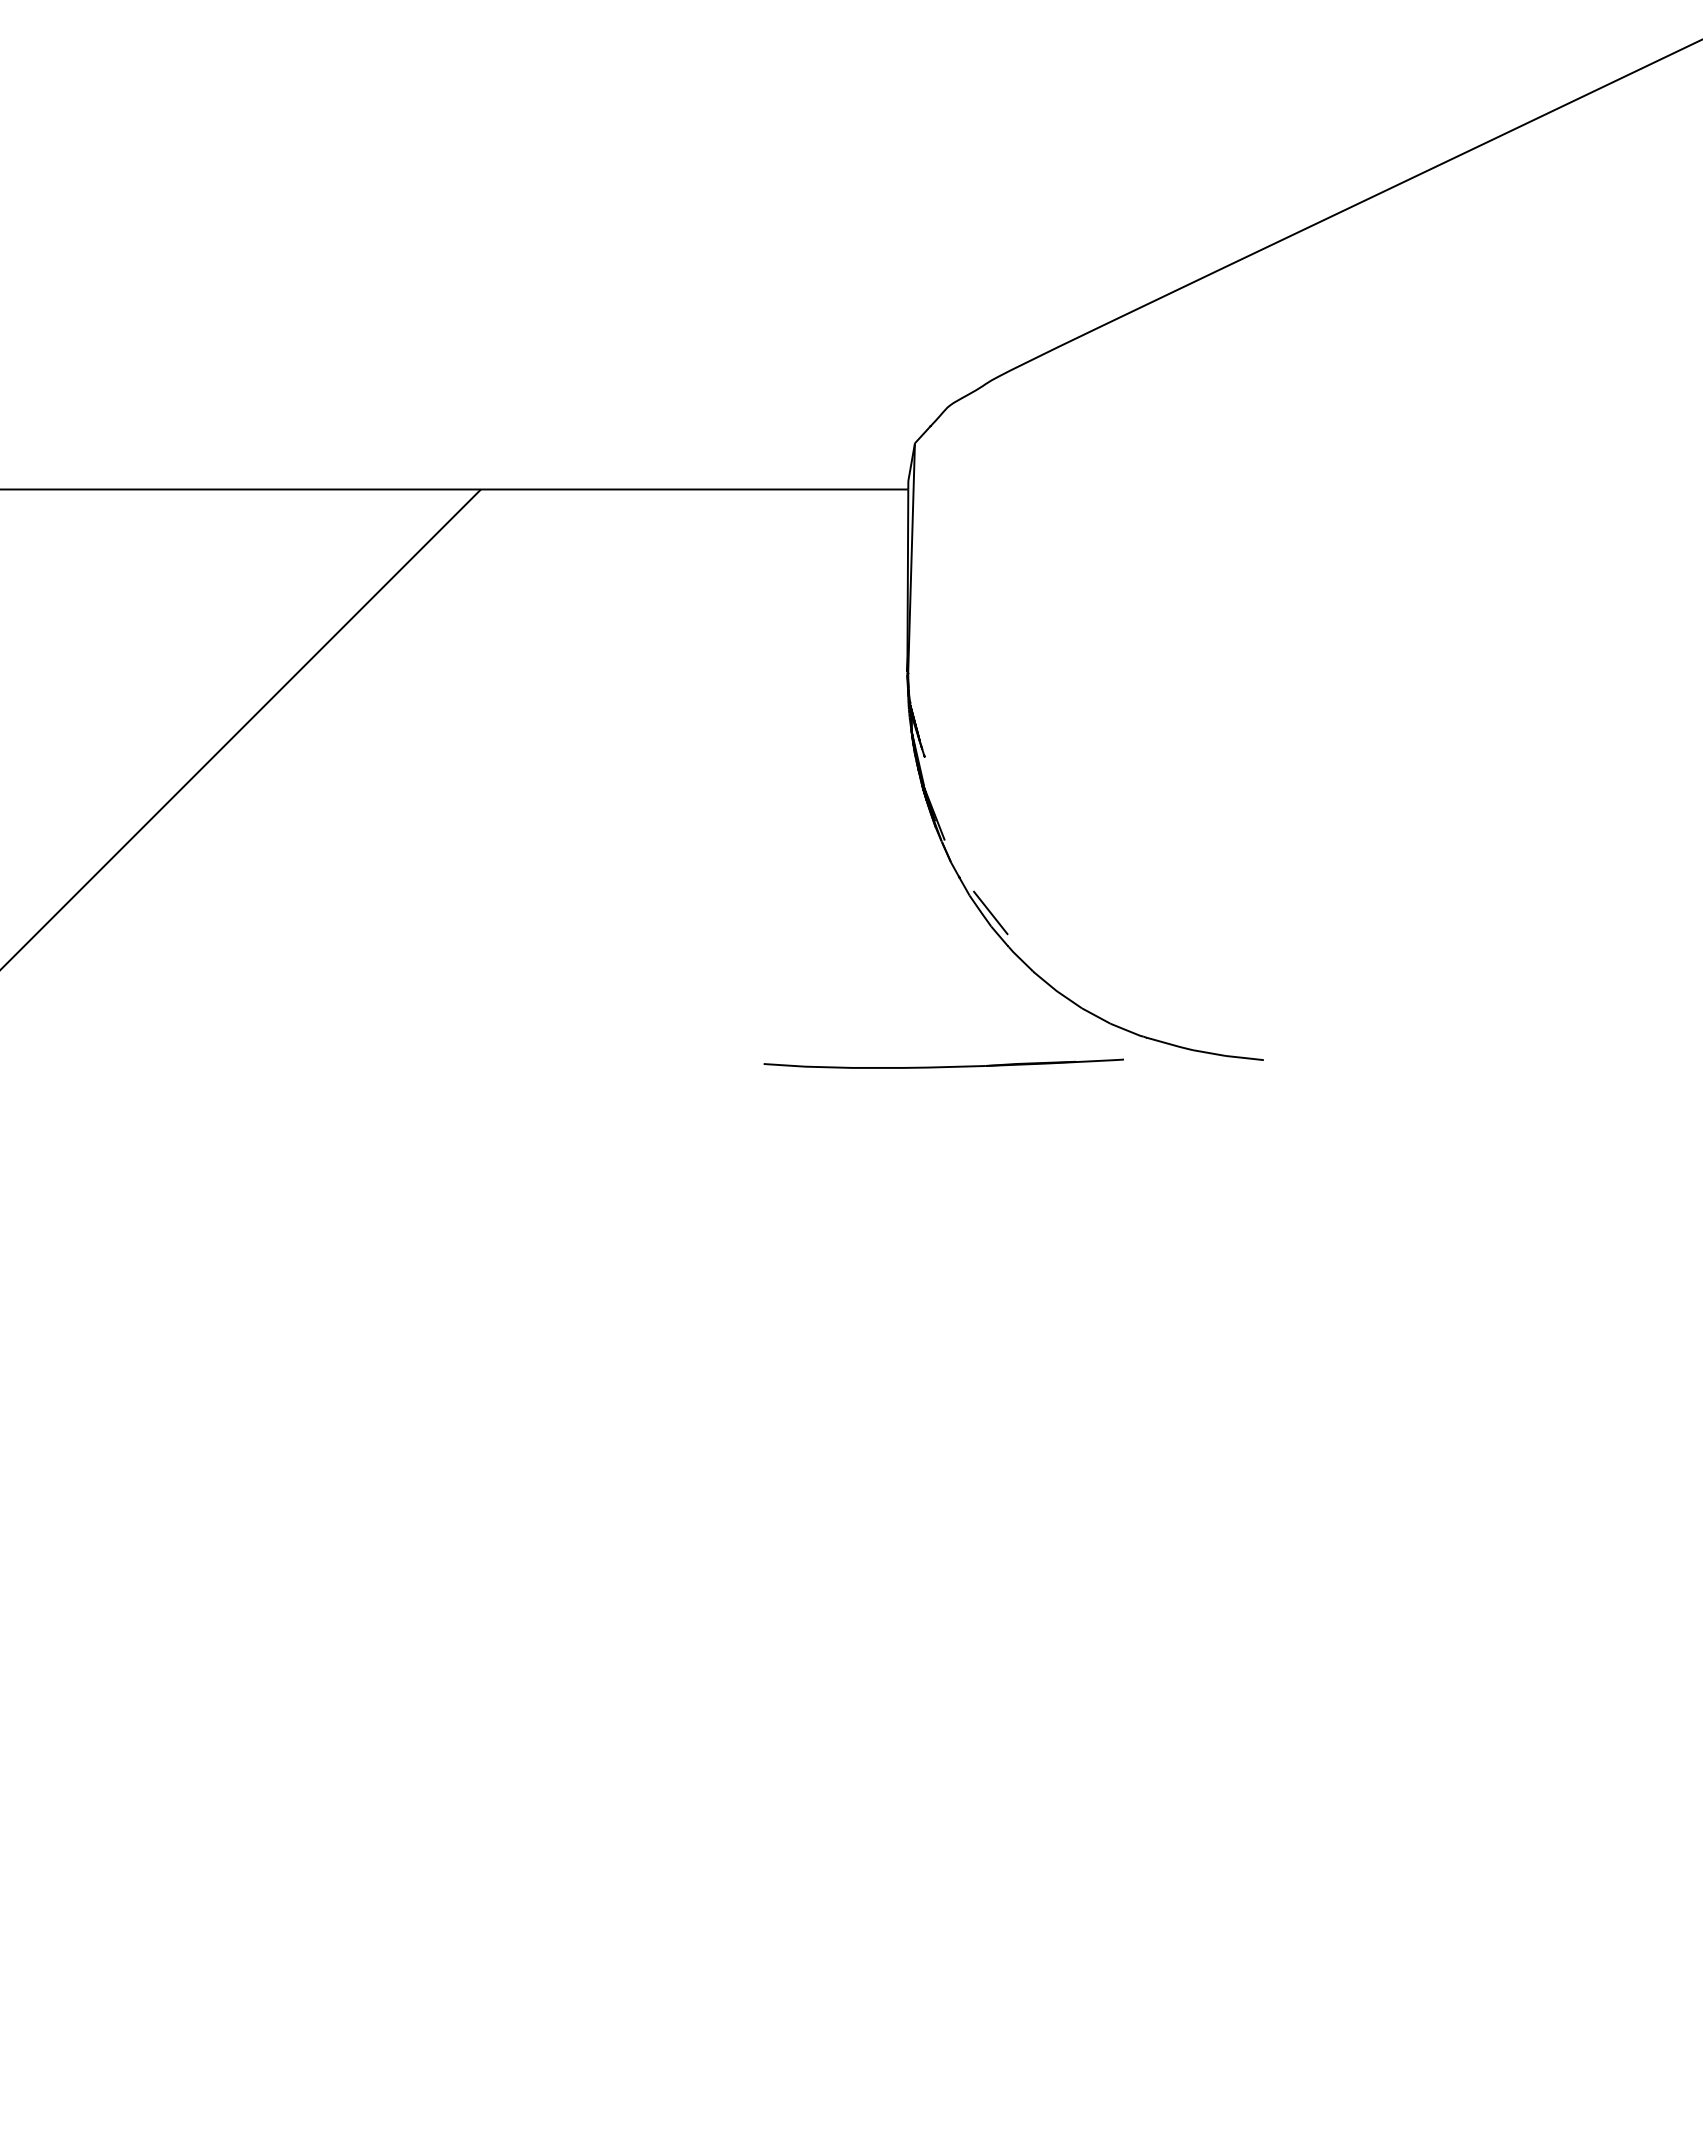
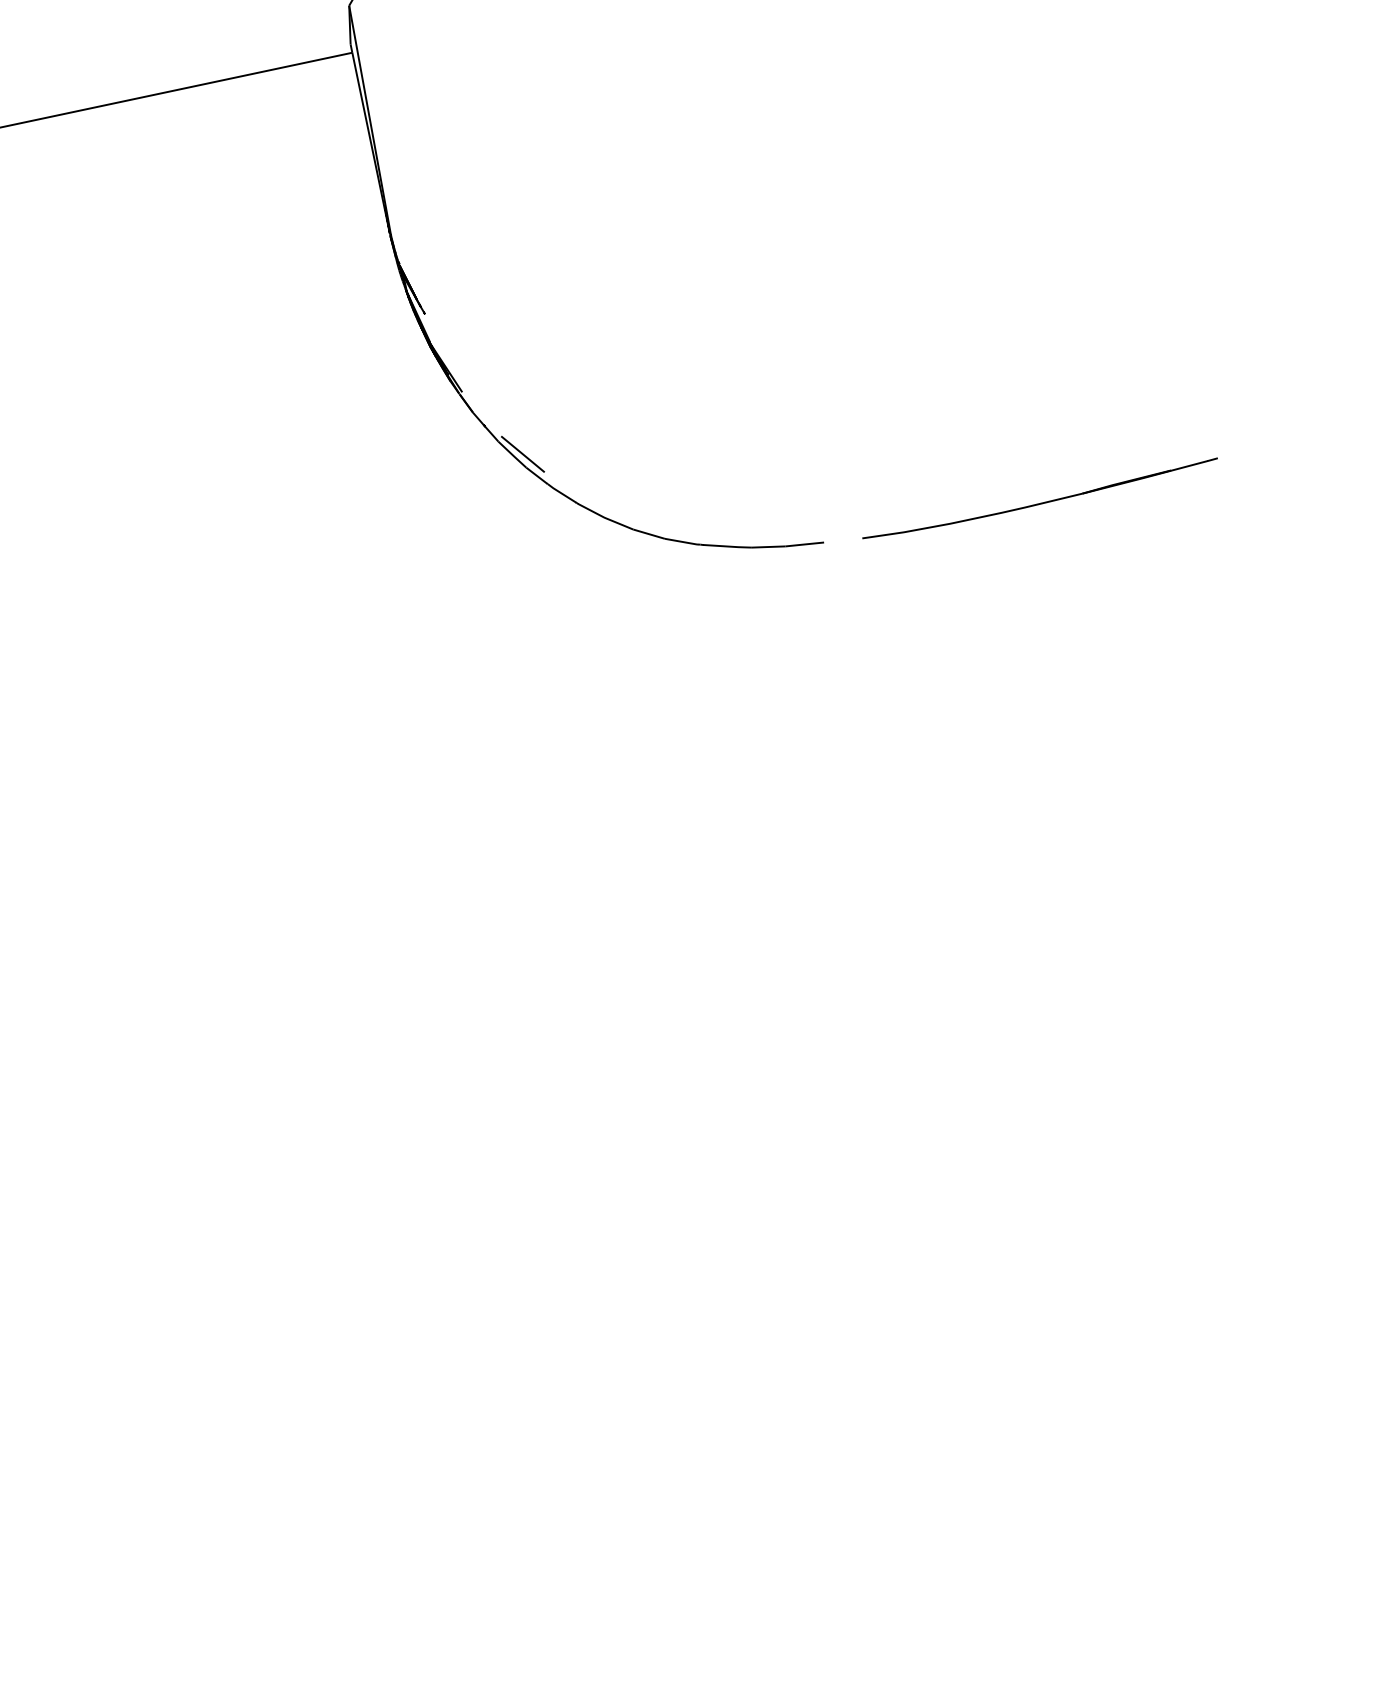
part: (943, 1063) -> (1040, 500), moved

